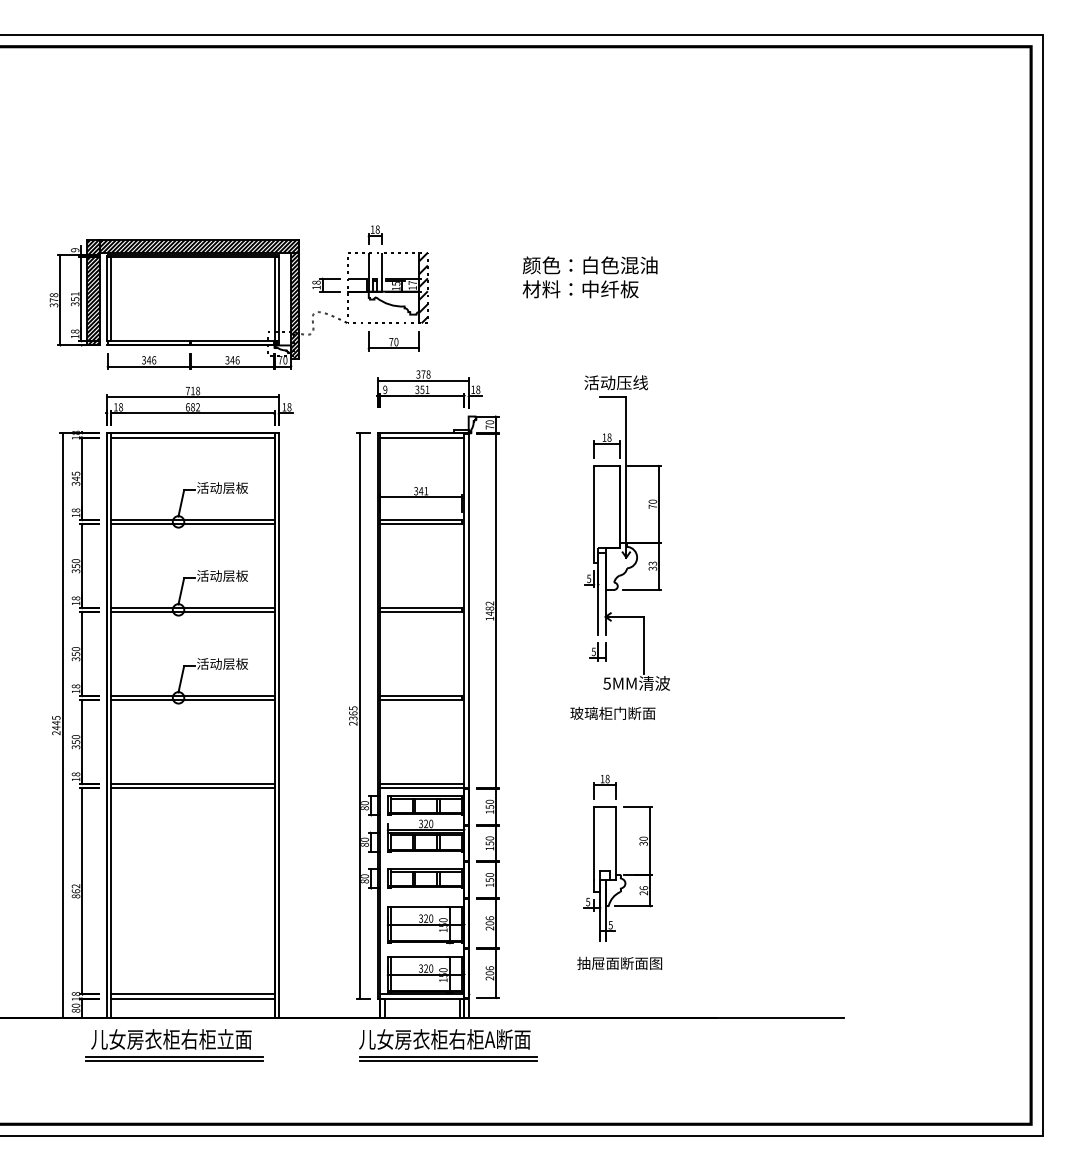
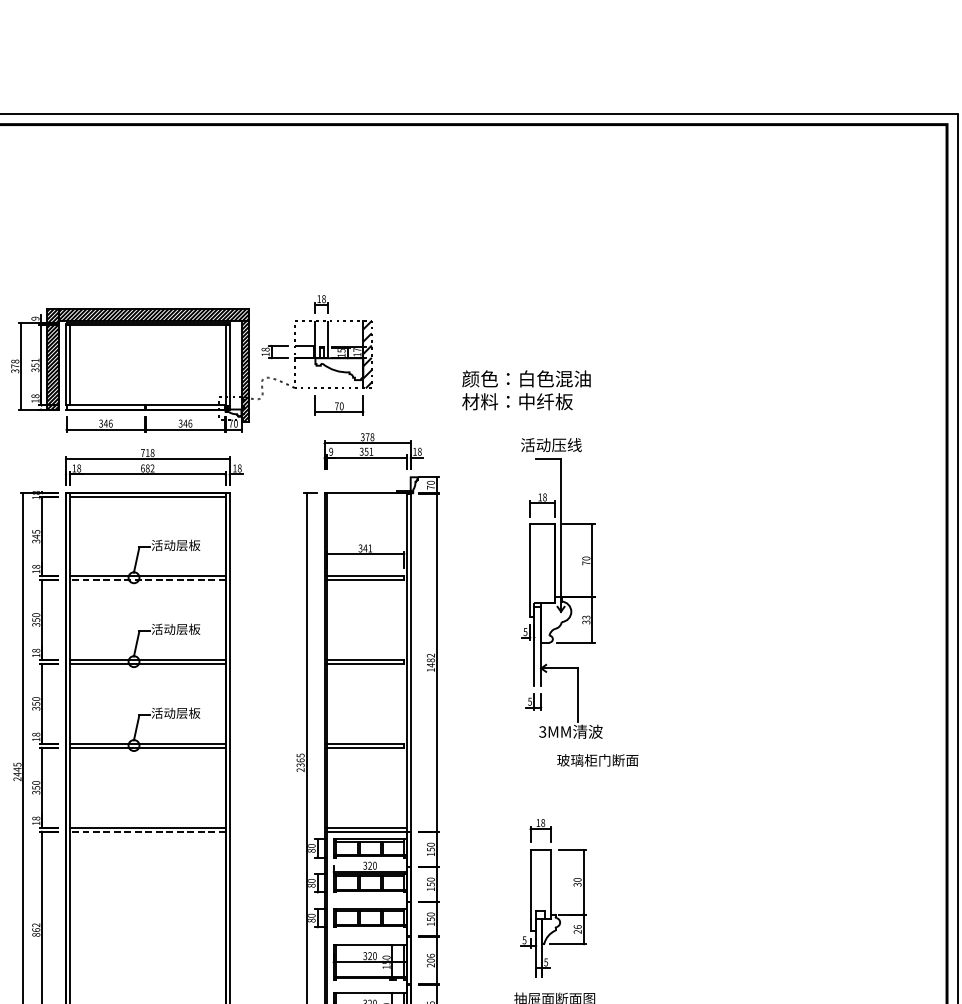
text: (589, 277) -> (525, 390), moved
line: (422, 437) -> (366, 497), removed
line: (193, 524) -> (148, 580), solid -> dashed
text: (607, 682) -> (543, 730), 5MM -> 3MM
text: (612, 712) -> (597, 759), moved
line: (193, 788) -> (148, 831), solid -> dashed

